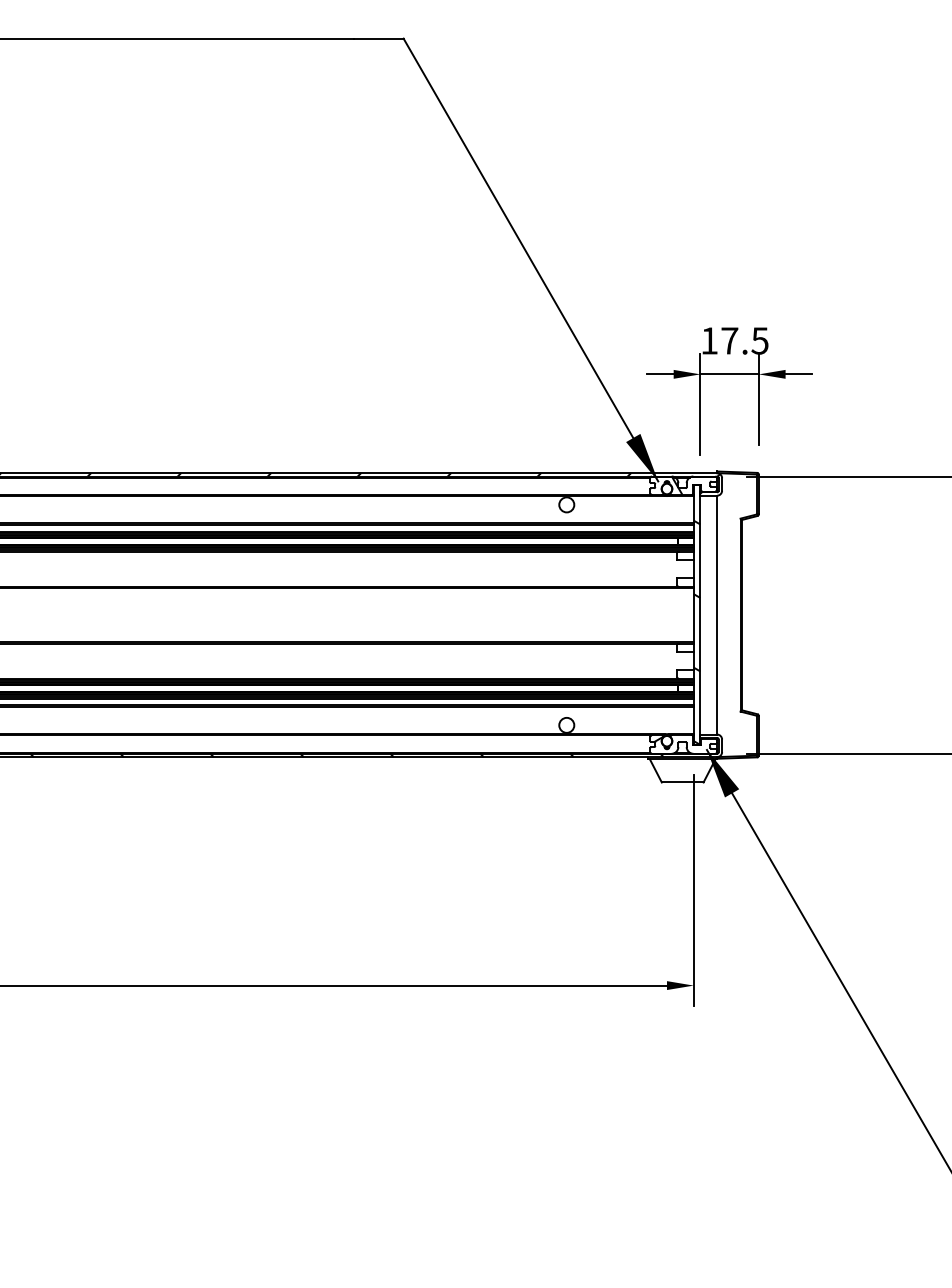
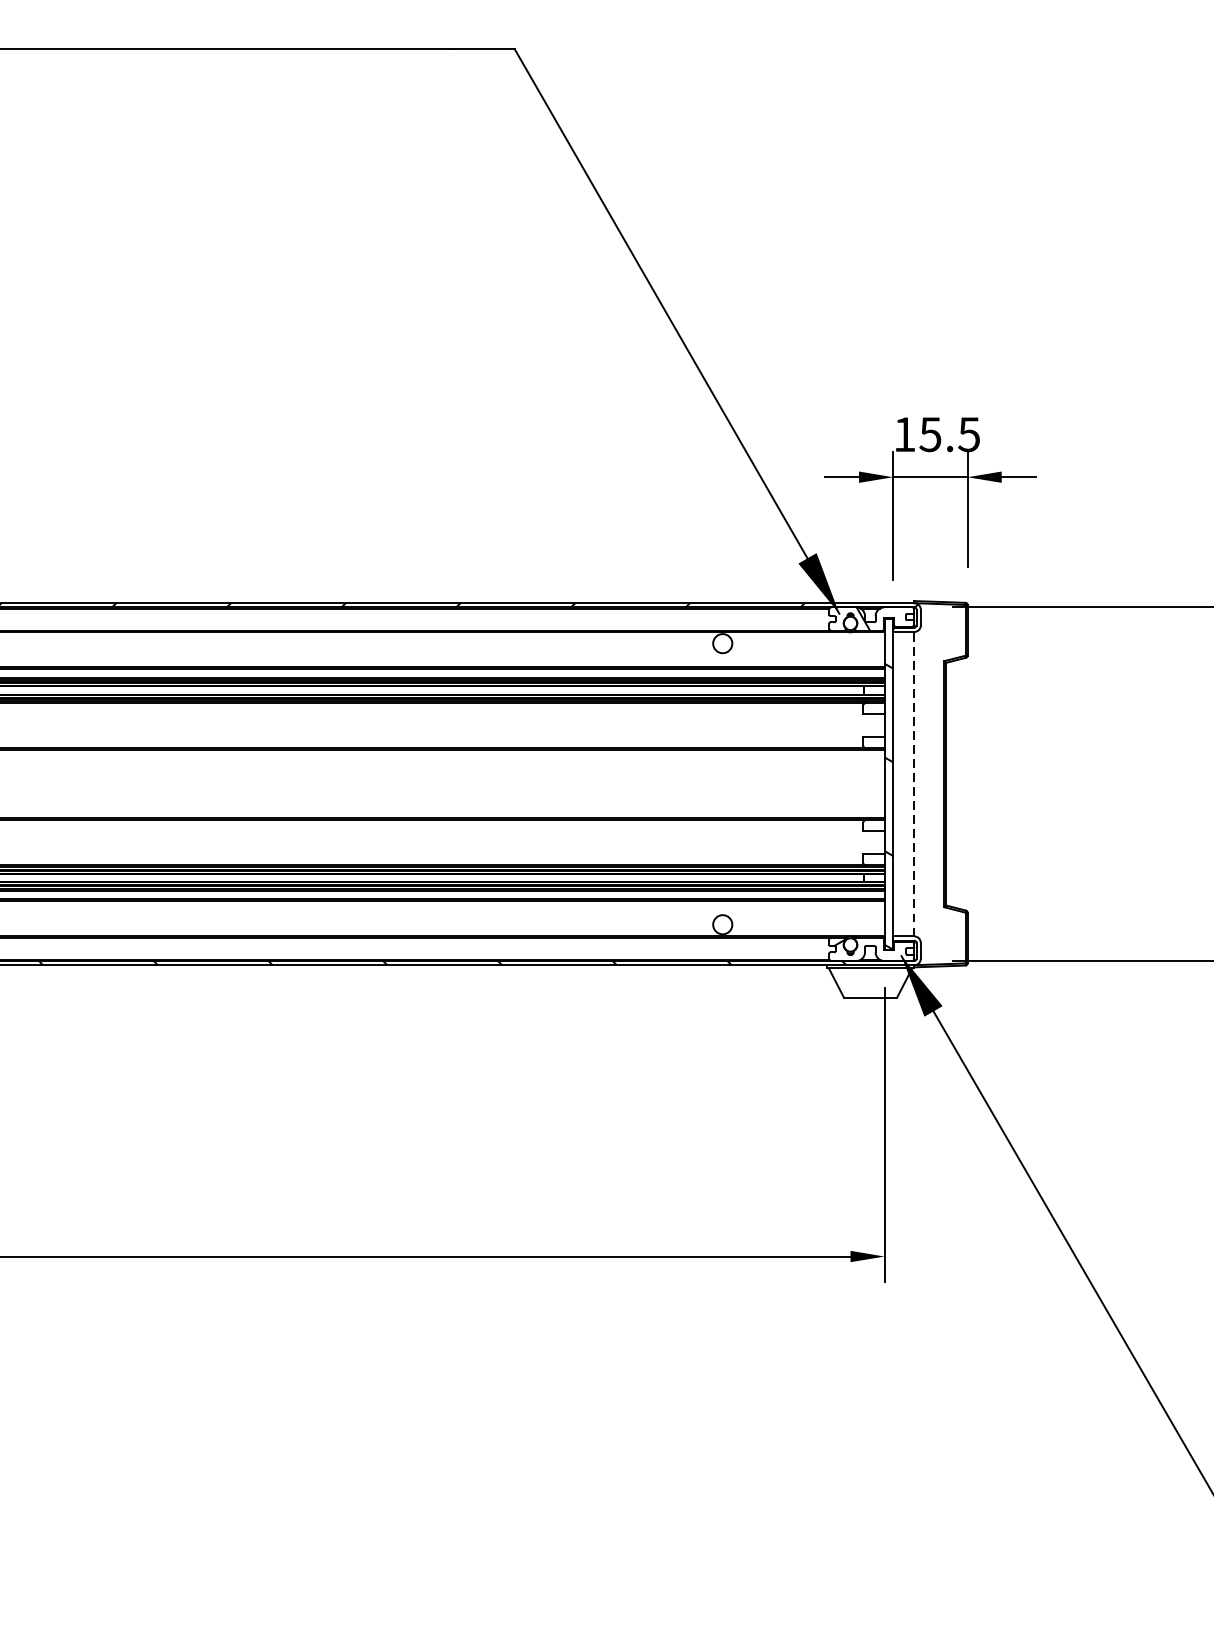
text: (729, 340) -> (930, 434), 17.5 -> 15.5
line: (717, 614) -> (914, 783), solid -> dashed

